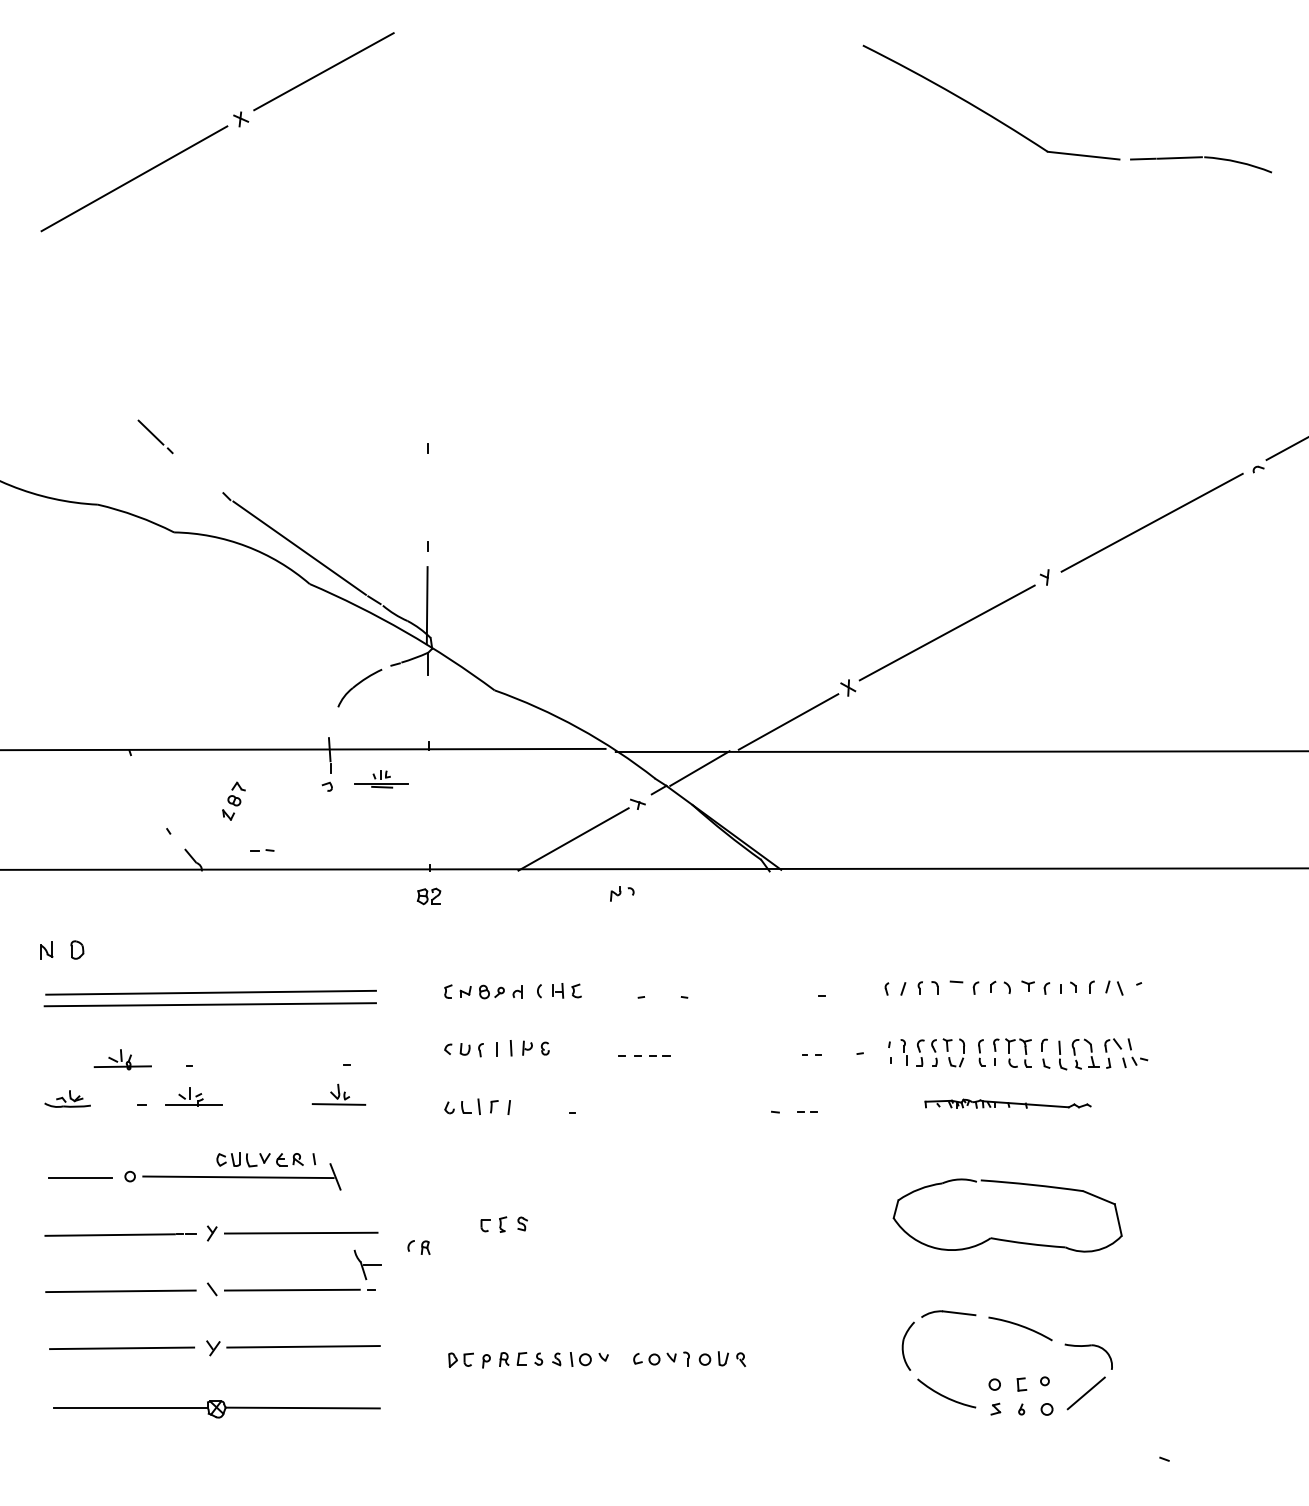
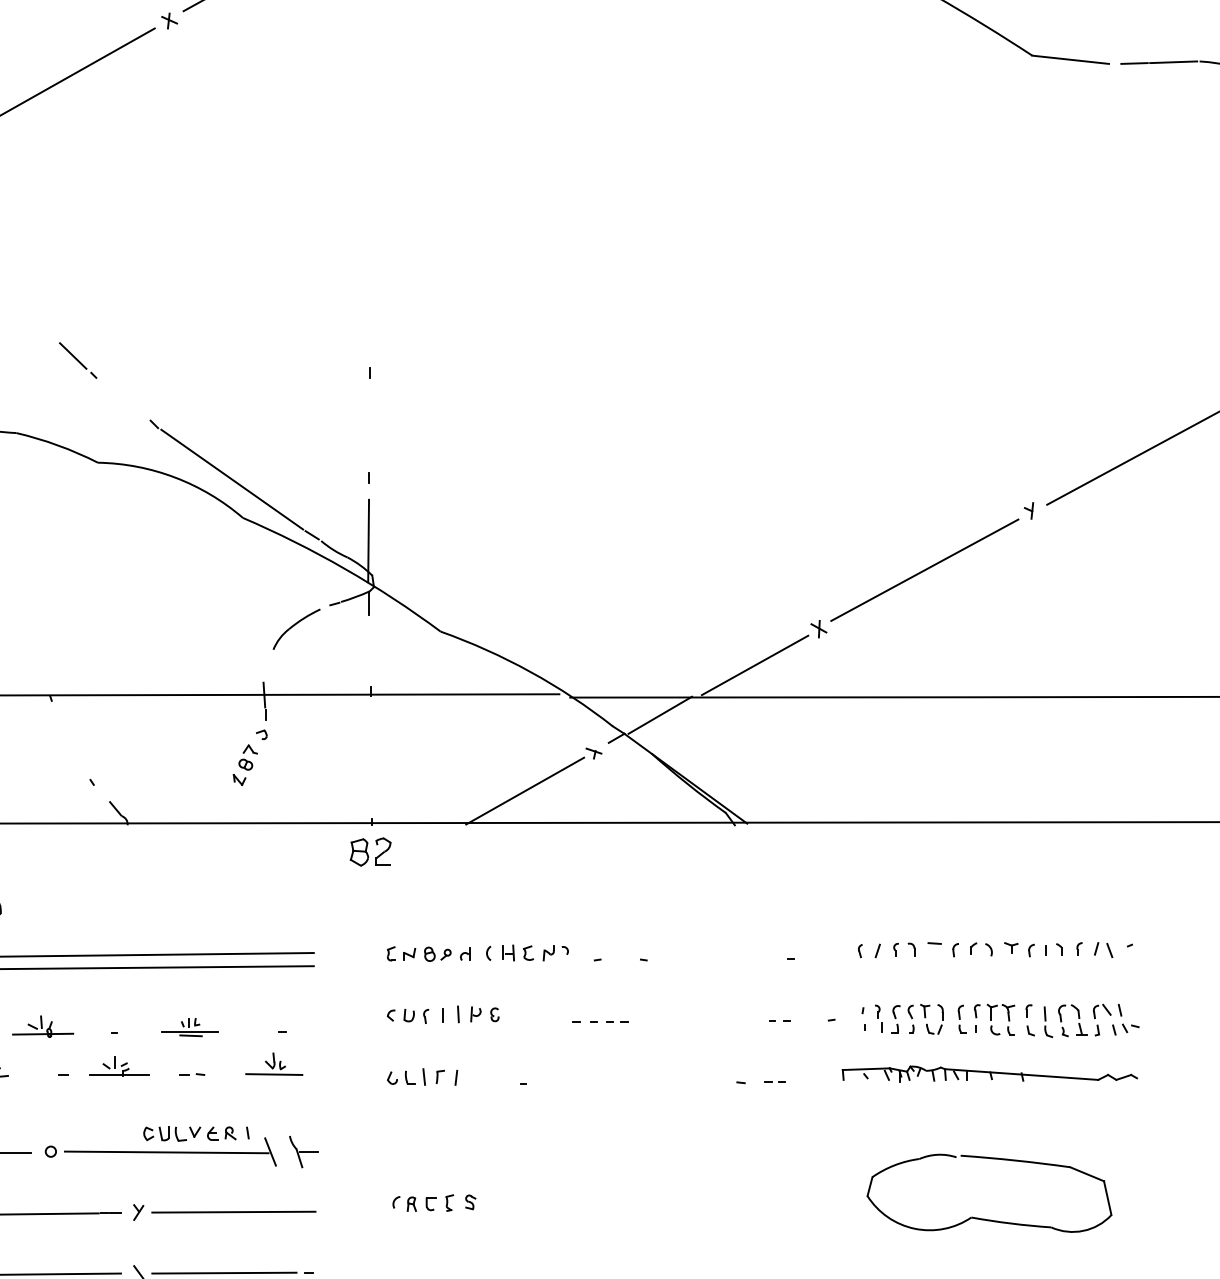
part: (381, 779) -> (190, 1027), moved
part: (233, 800) -> (244, 764), moved
part: (262, 850) -> (192, 1074), moved
part: (622, 893) -> (556, 952), moved
part: (428, 896) -> (369, 852), size x1.67
part: (1007, 1103) -> (989, 1073), size x1.67
part: (418, 1247) -> (404, 1203), moved
part: (367, 1264) -> (303, 1151), moved

